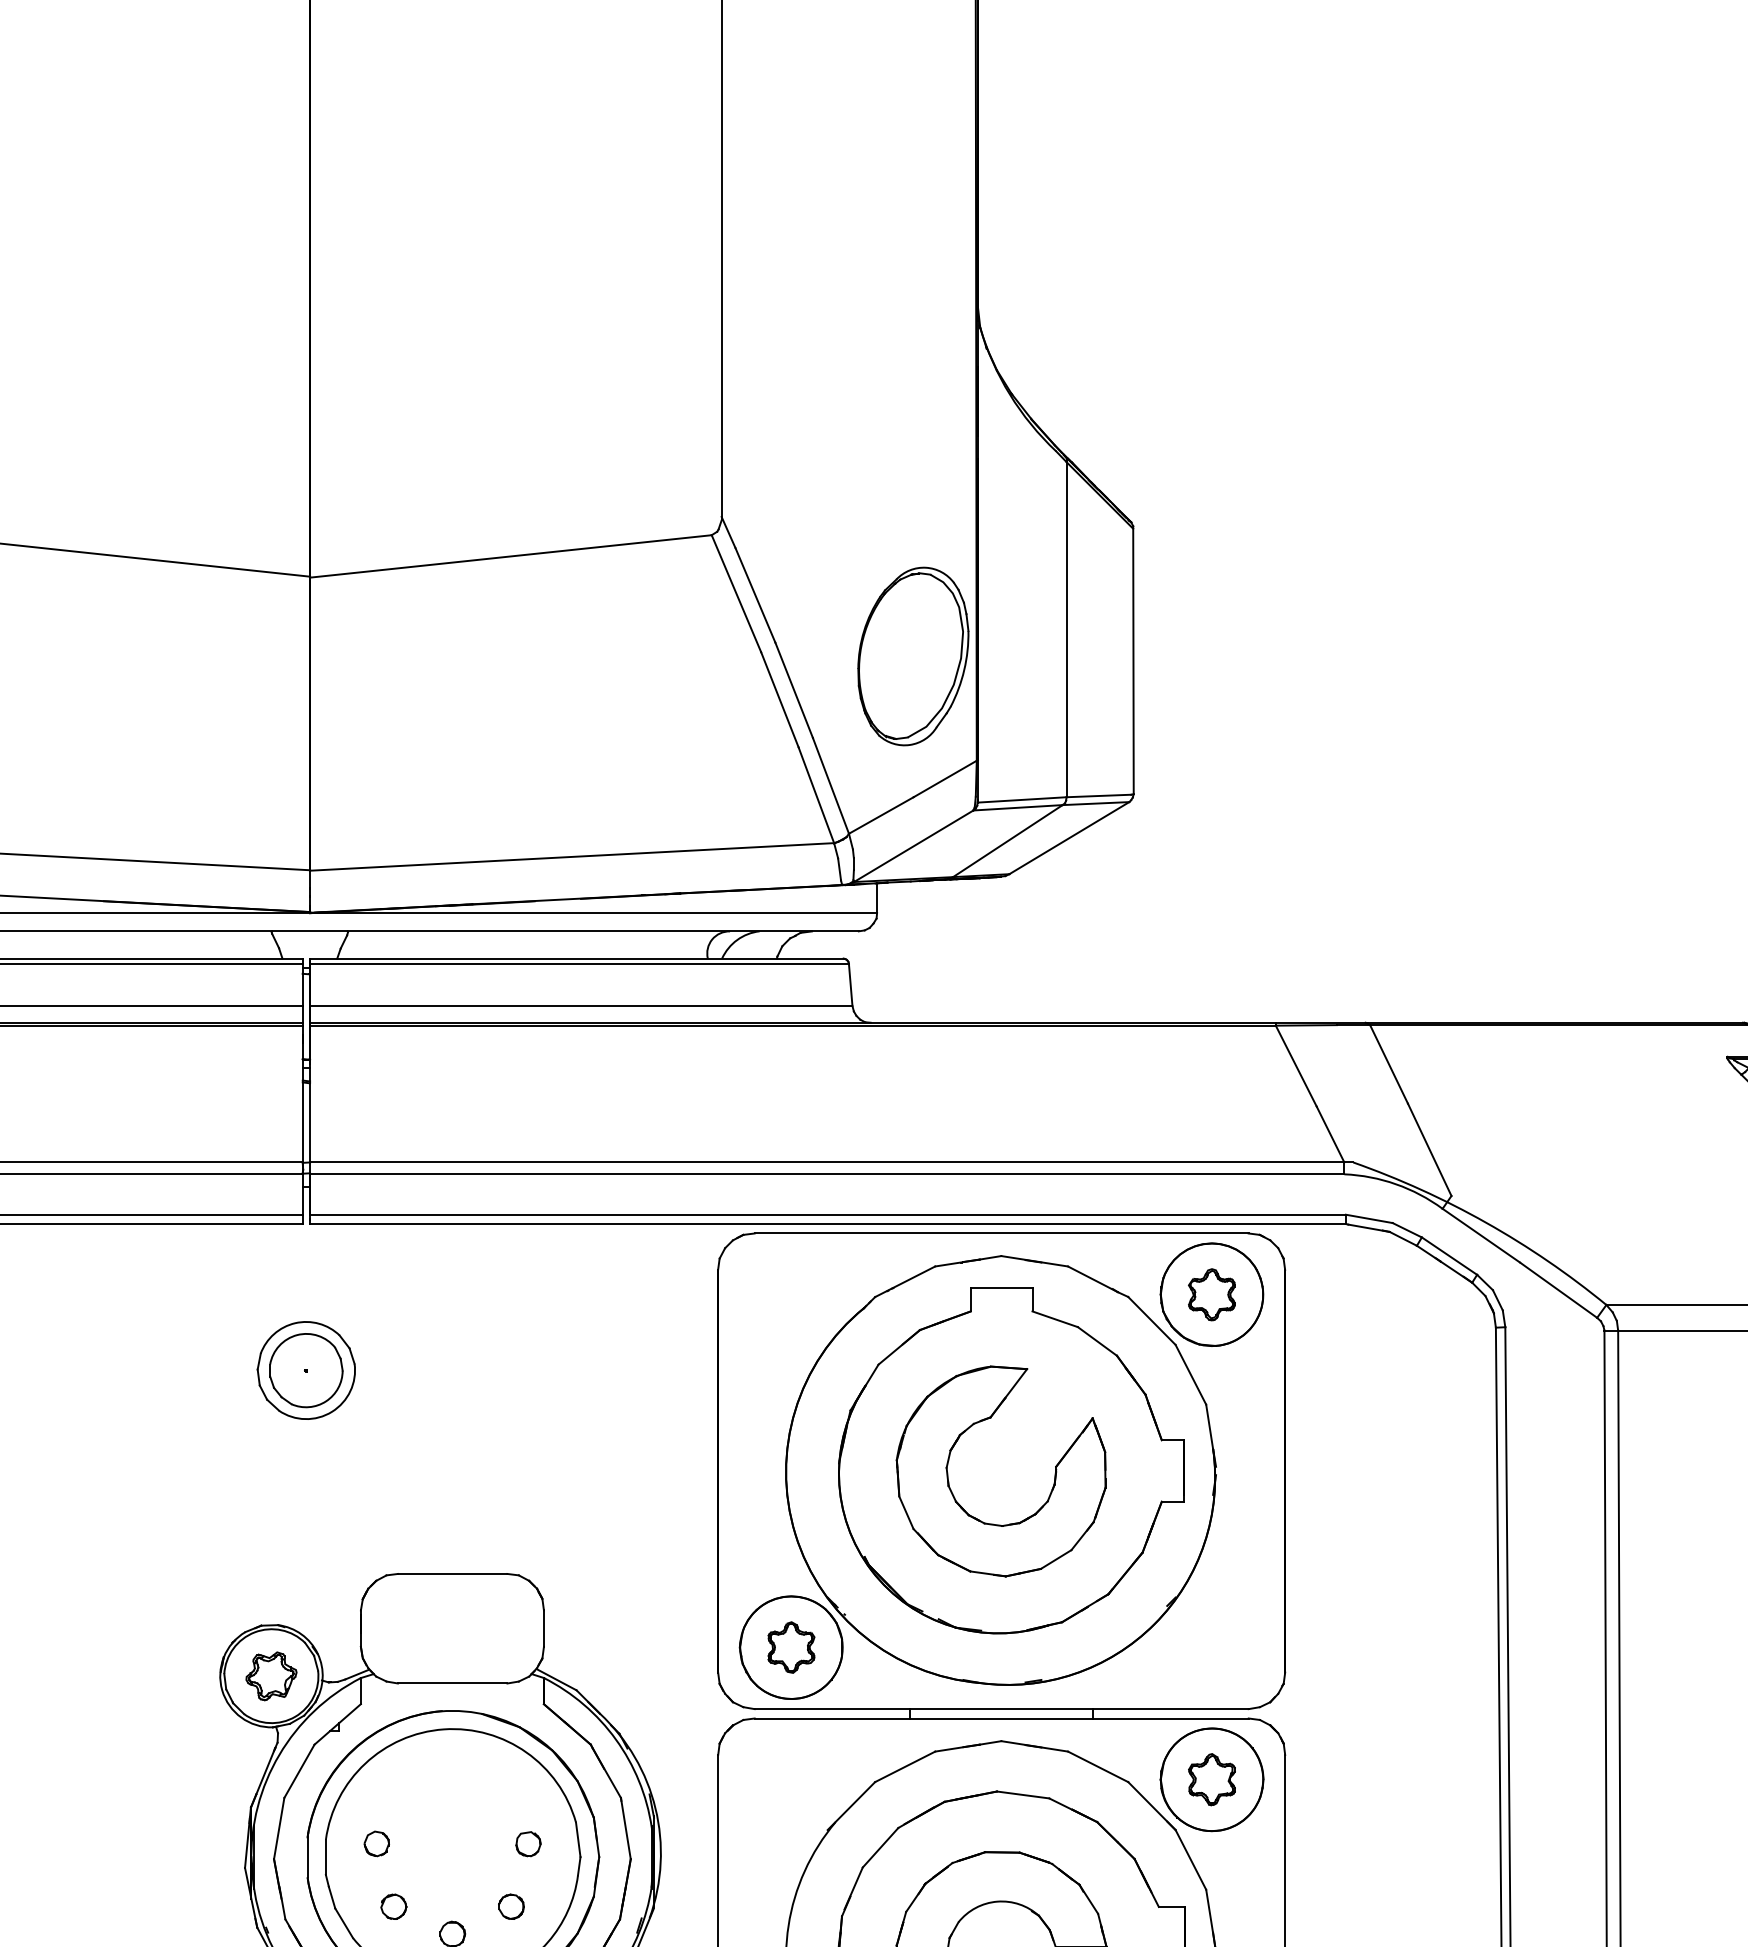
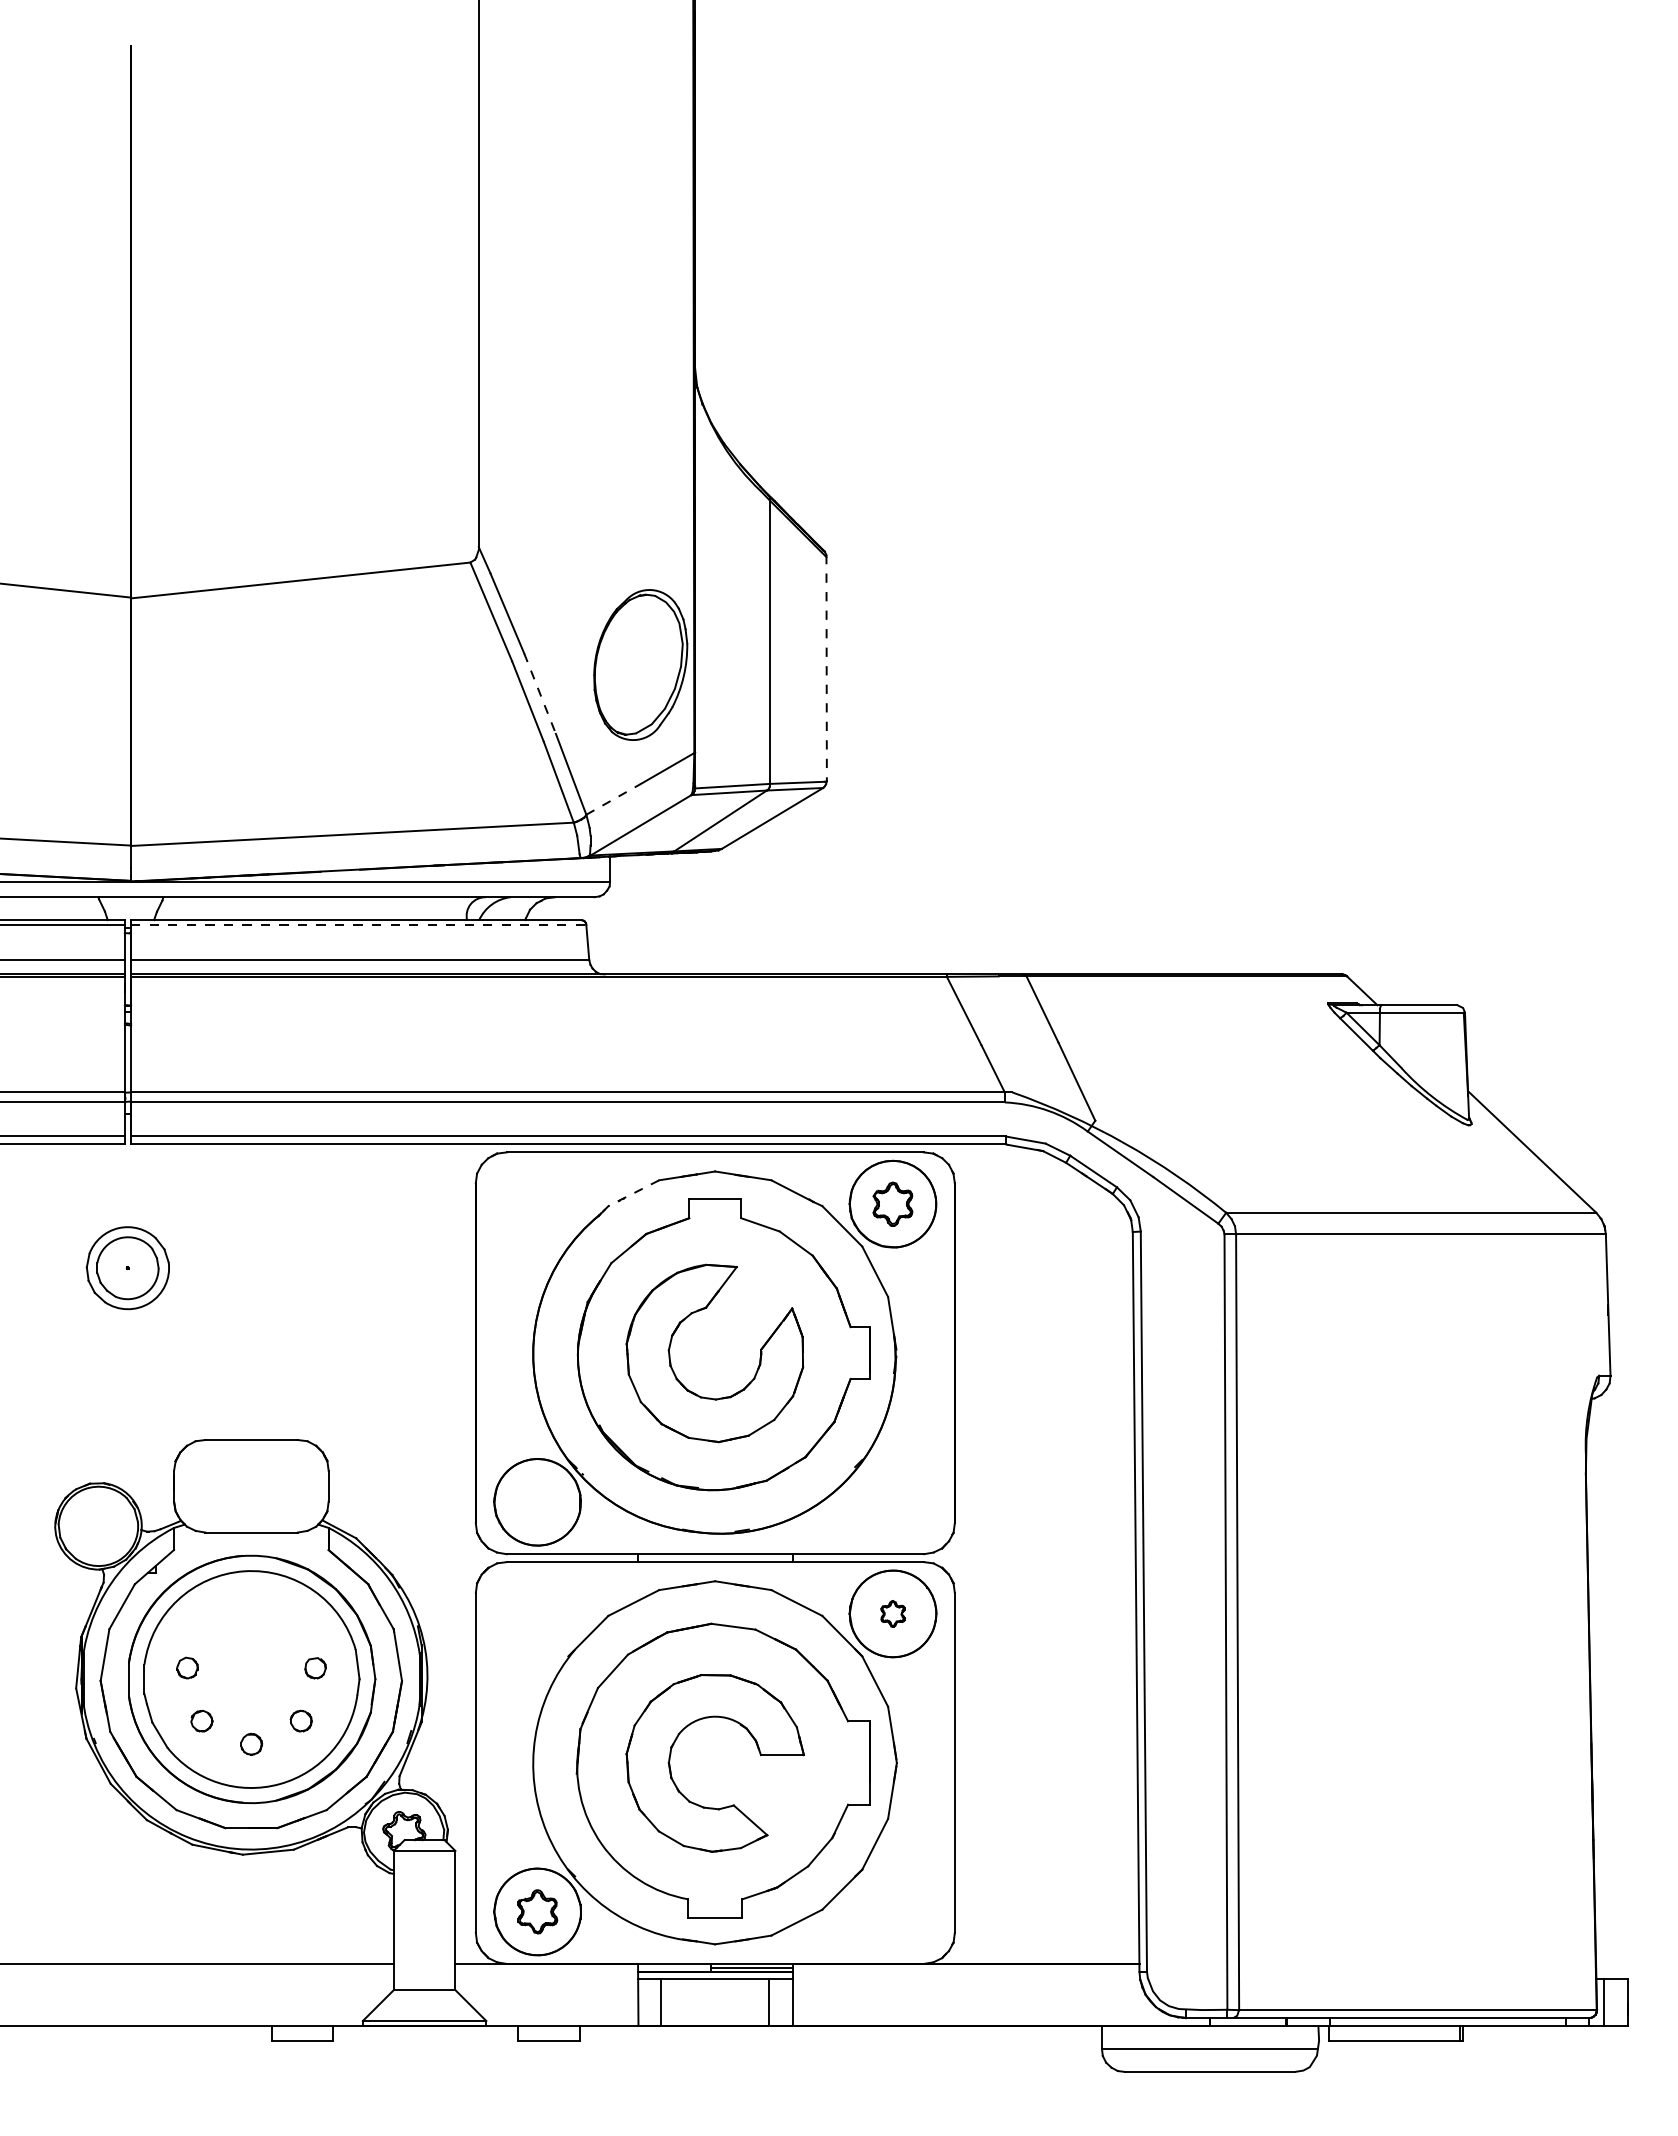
line: (1133, 660) -> (826, 668), solid -> dashed
line: (794, 691) -> (540, 694), solid -> dashed
line: (882, 815) -> (614, 799), solid -> dashed
line: (579, 963) -> (358, 924), solid -> dashed
line: (904, 1282) -> (633, 1193), solid -> dashed
part: (791, 1647) -> (537, 1502), removed
part: (271, 1676) -> (98, 1526), removed
part: (1211, 1779) -> (892, 1613), size x0.6

